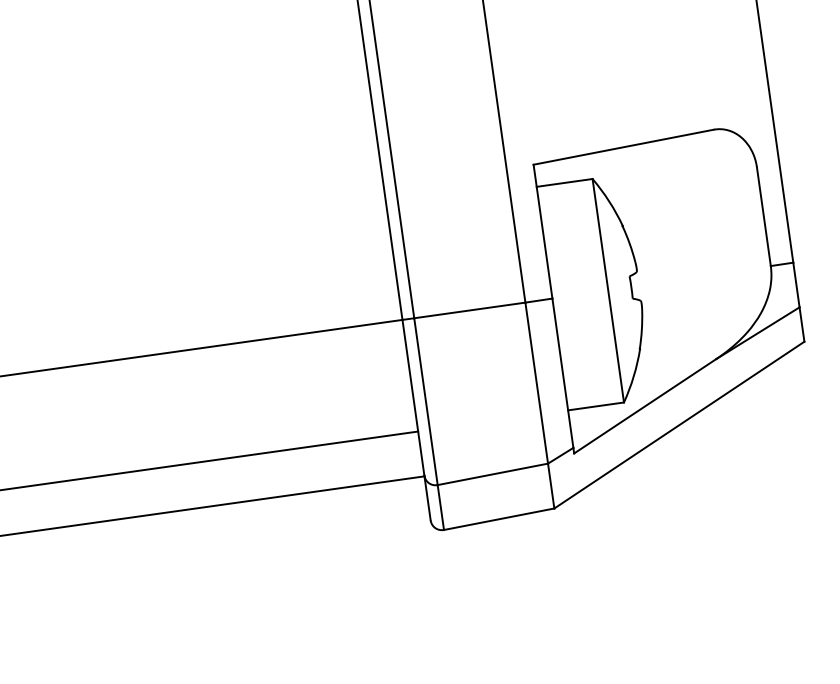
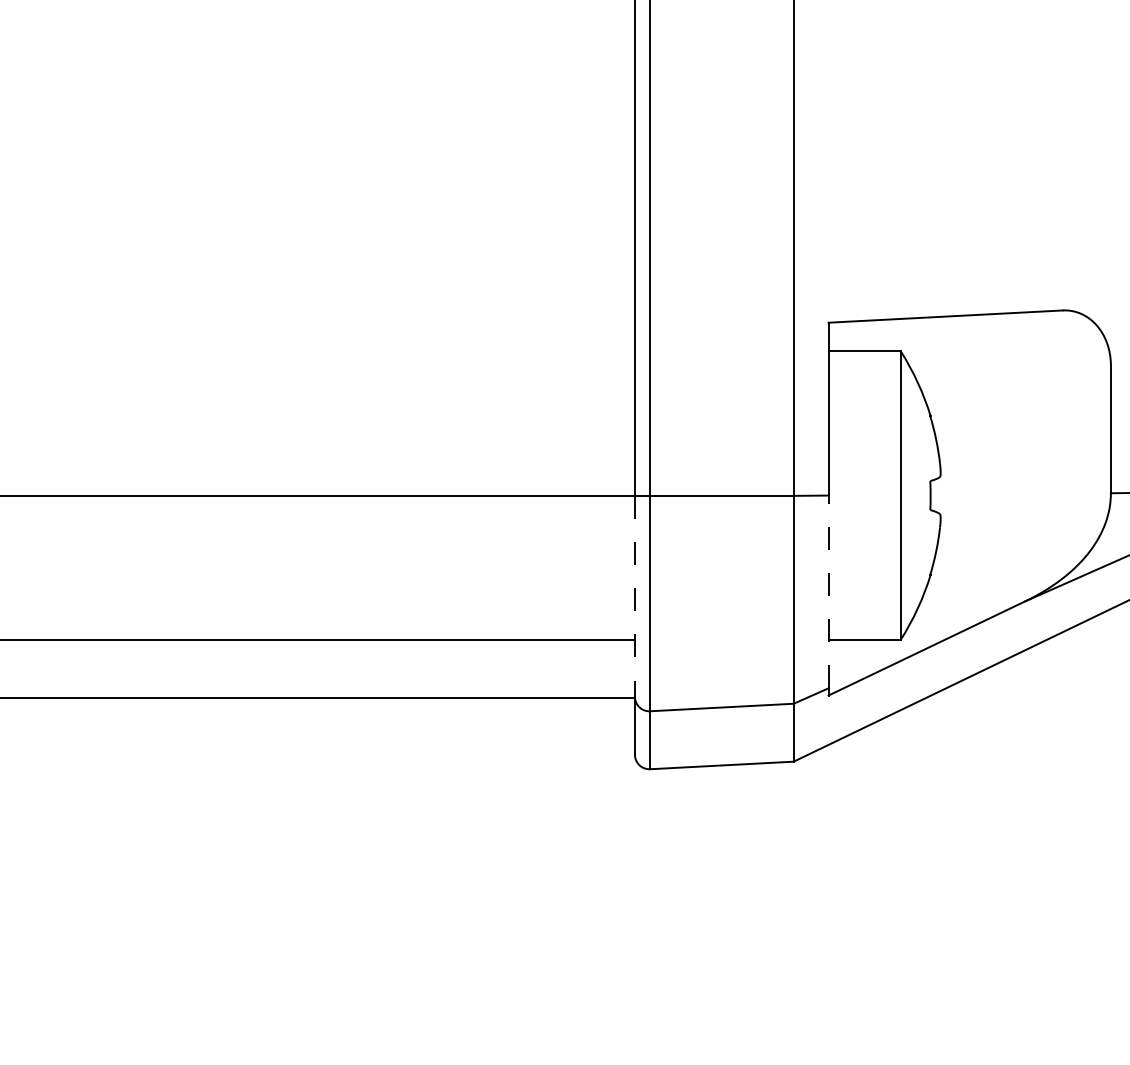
line: (562, 372) -> (828, 591), solid -> dashed
line: (413, 397) -> (634, 596), solid -> dashed

